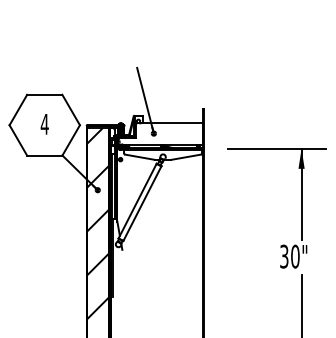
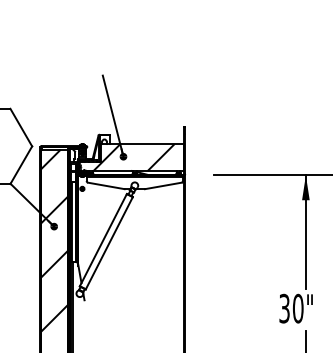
hatch: (162, 134) -> (134, 157), added

